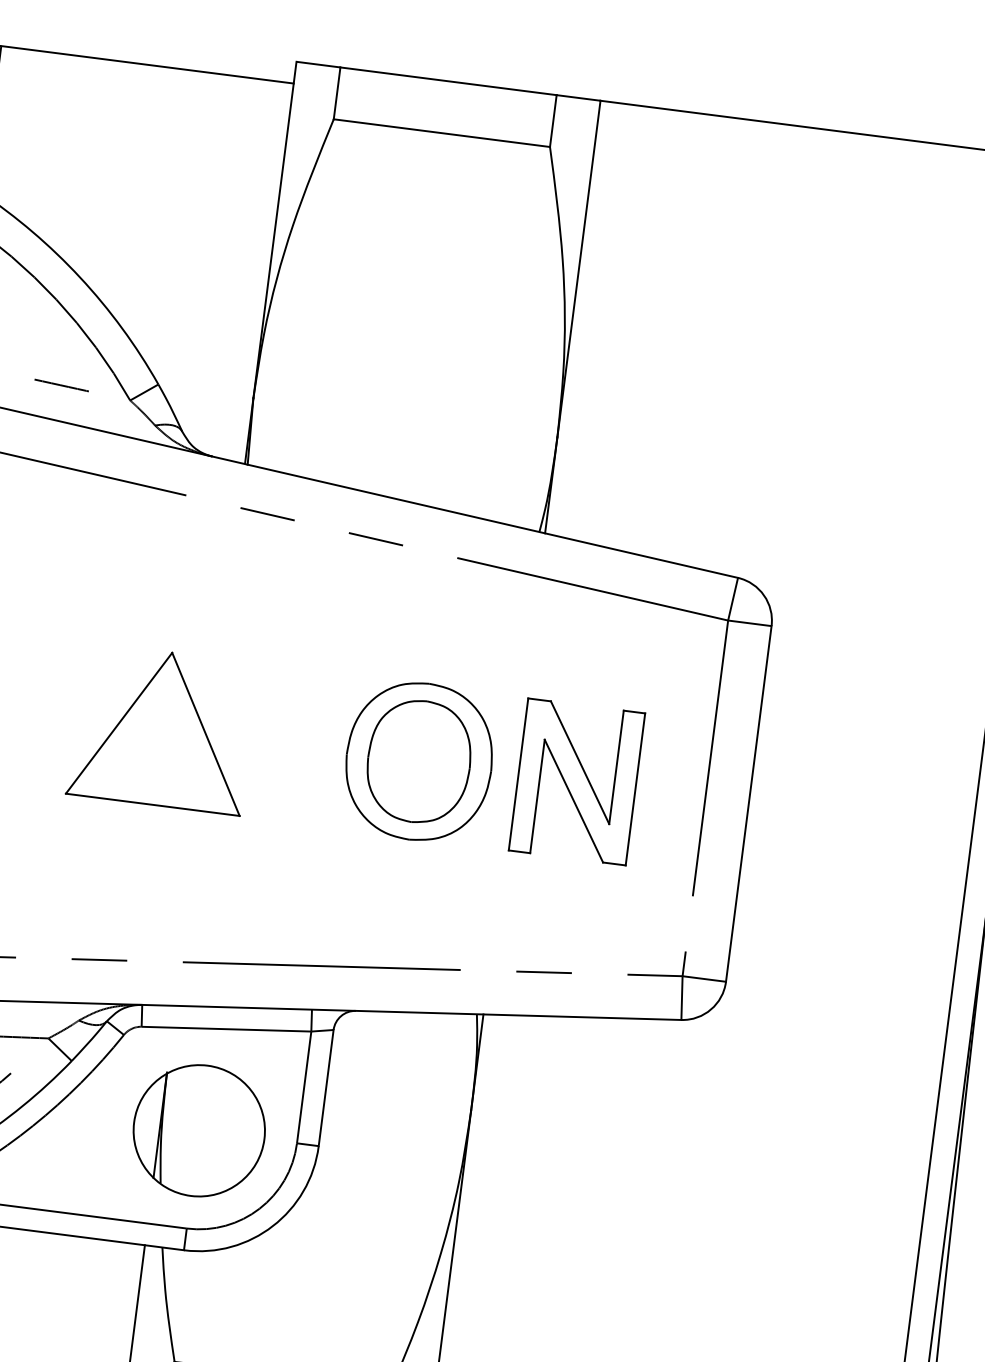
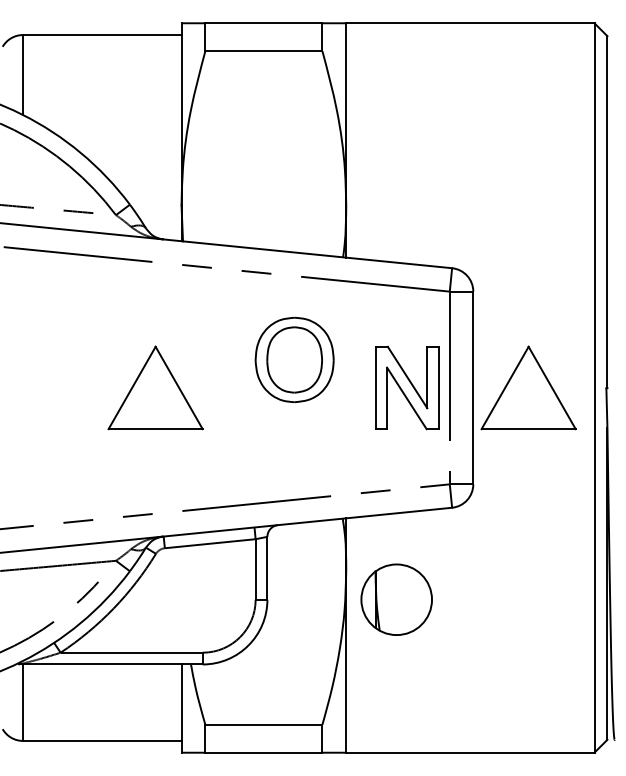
part: (418, 760) -> (294, 359), moved
part: (577, 781) -> (407, 387), moved
part: (850, 816) -> (528, 387), added
part: (198, 1130) -> (396, 599), moved

